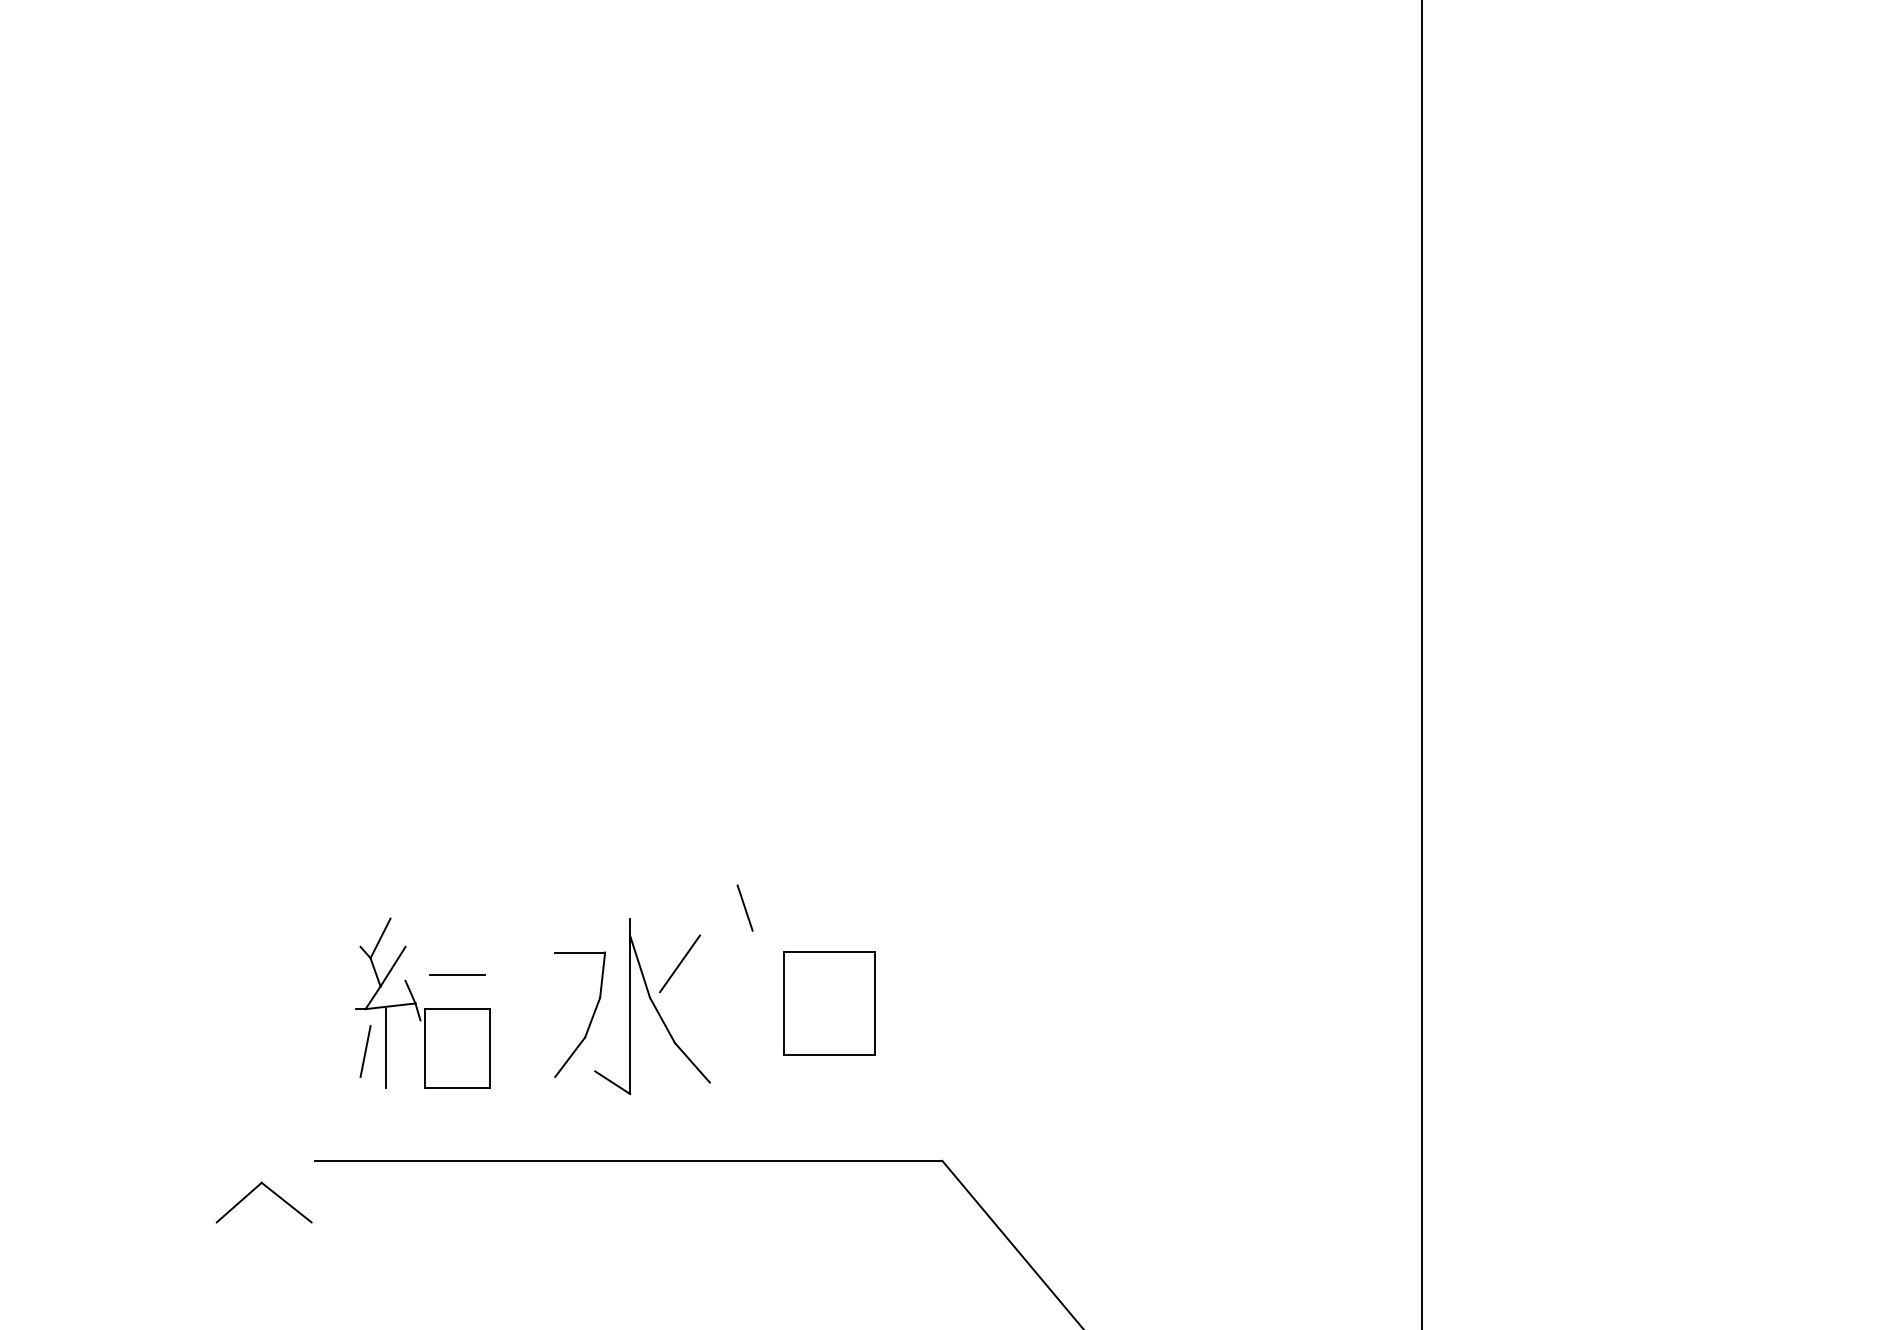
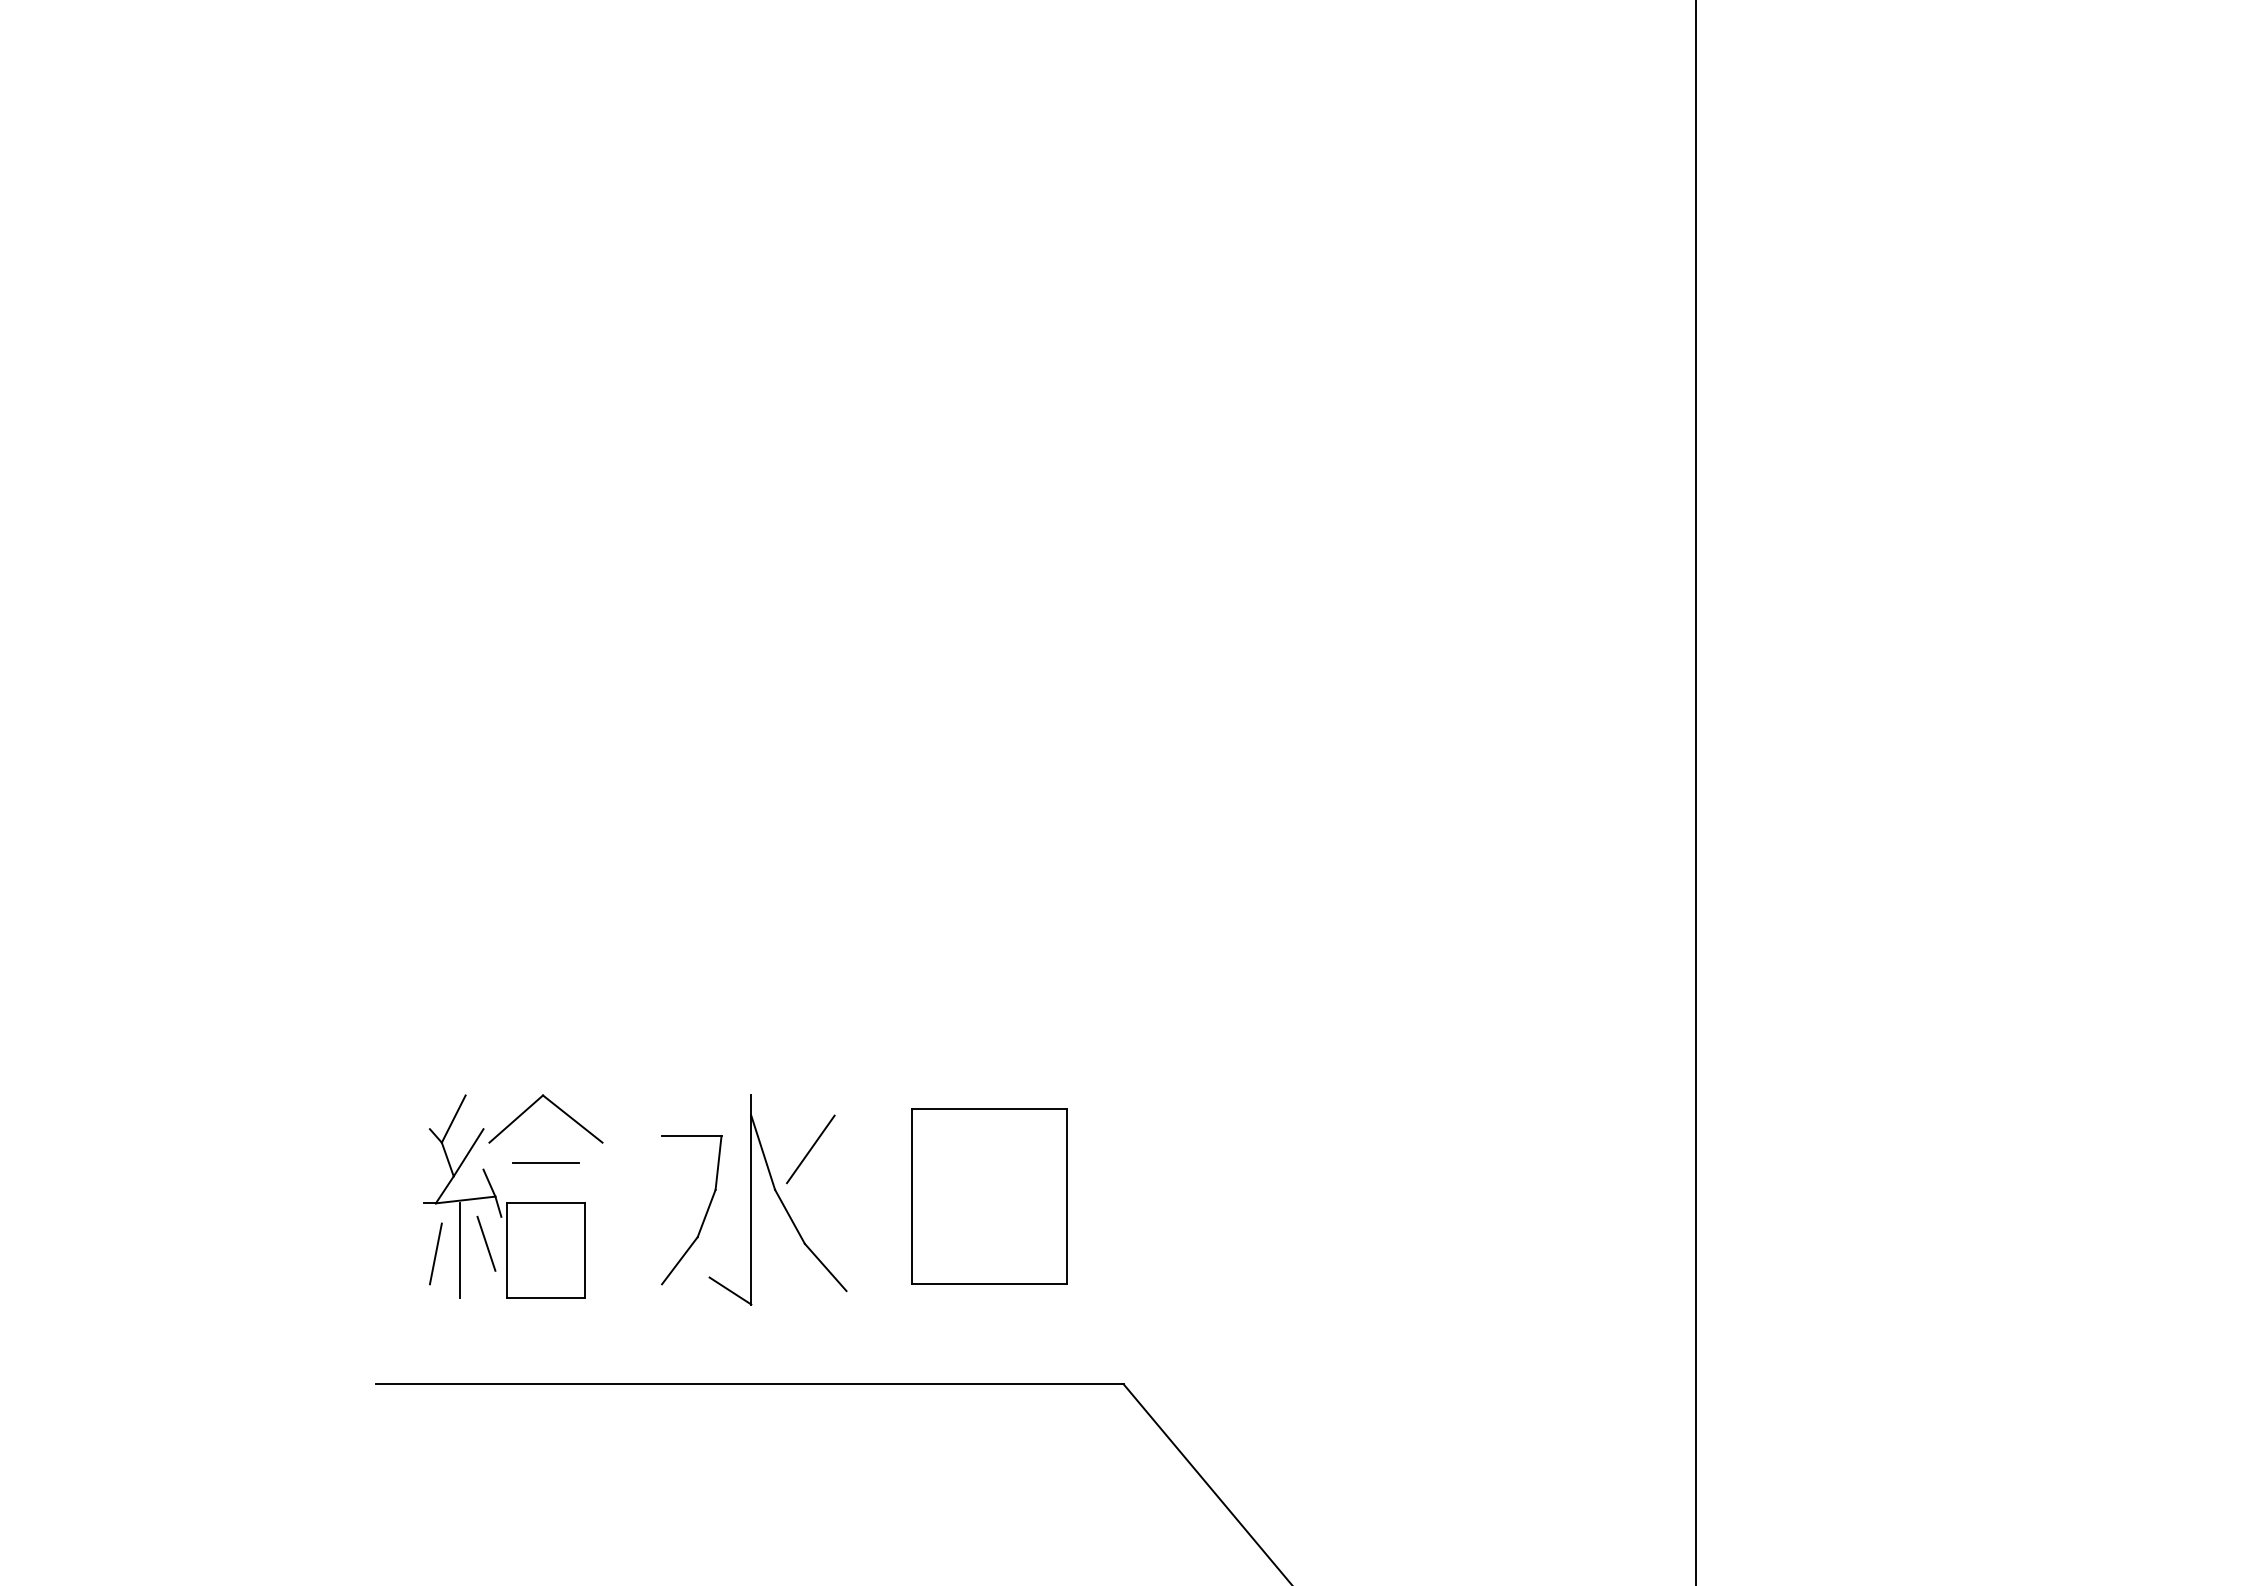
line: (745, 907) -> (486, 1243), moved
part: (829, 1003) -> (989, 1196), size x1.43
part: (273, 1192) -> (556, 1107), moved

